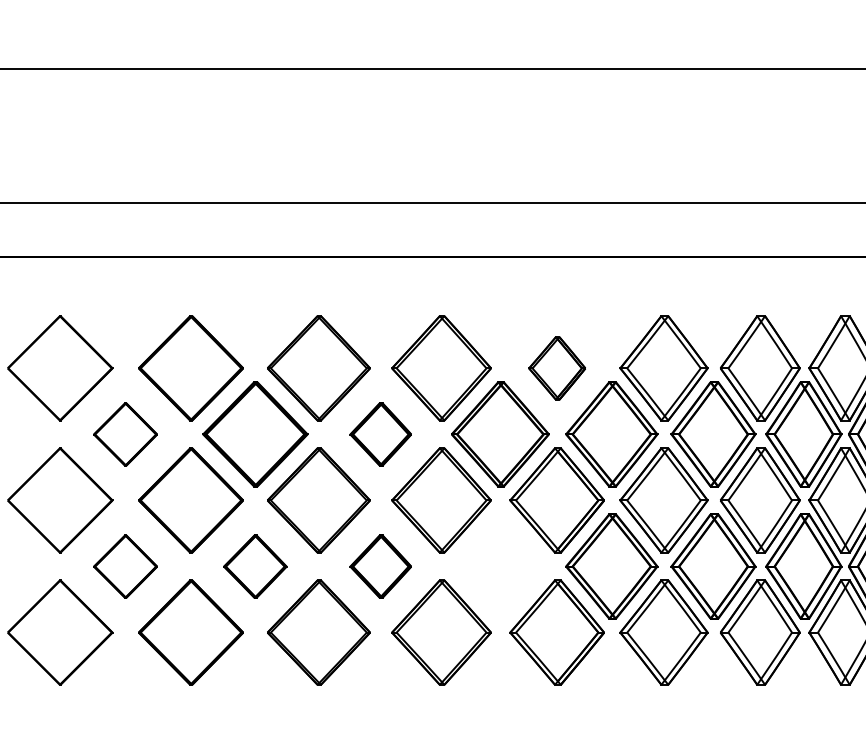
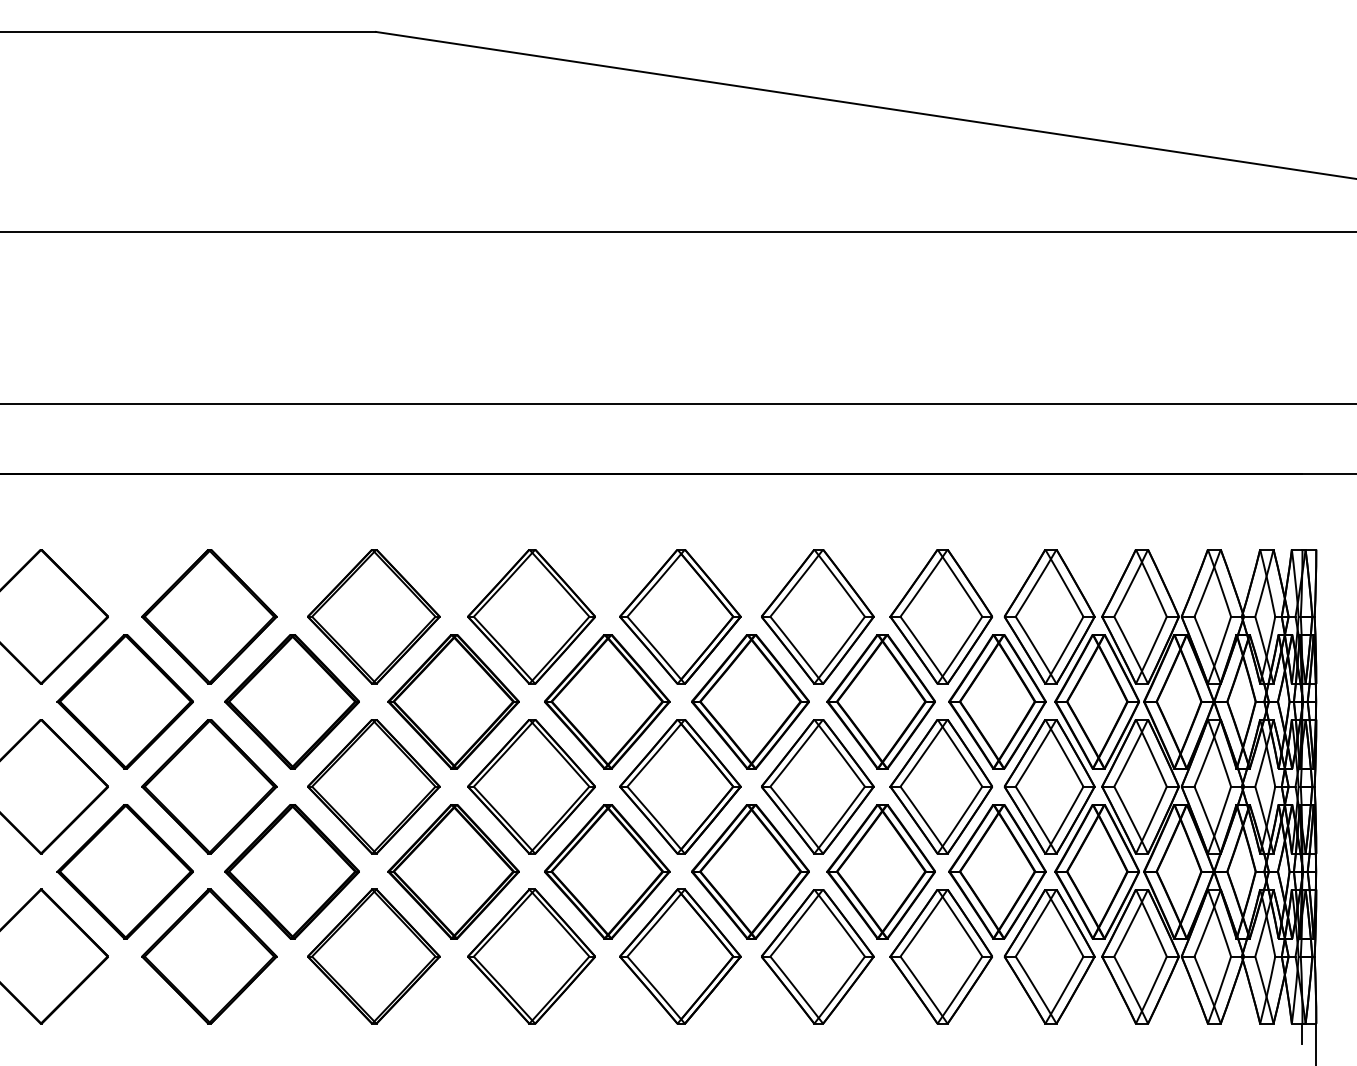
part: (557, 368) -> (680, 616), size x1.67
part: (124, 434) -> (124, 701), size x1.67
part: (380, 434) -> (453, 701), size x1.67
part: (124, 566) -> (124, 871), size x1.67
part: (254, 566) -> (291, 871), size x1.67
part: (380, 566) -> (453, 871), size x1.67
part: (500, 566) -> (607, 871), added

